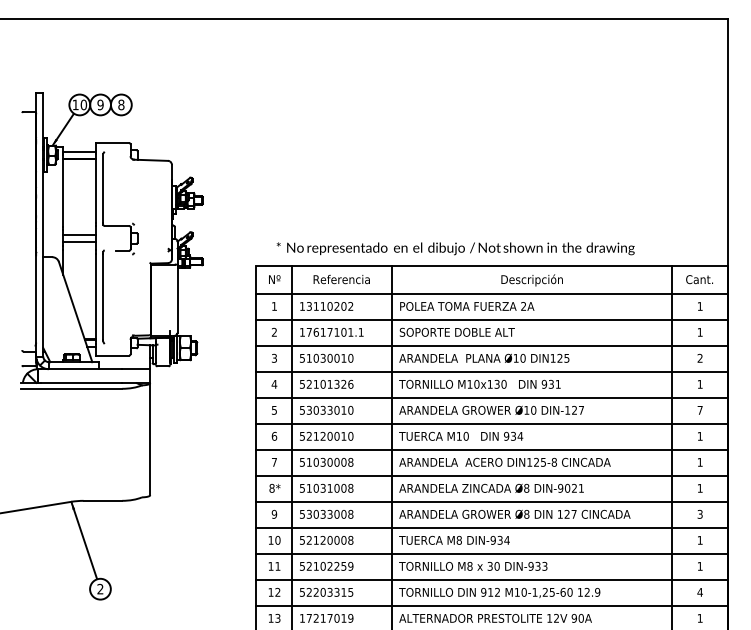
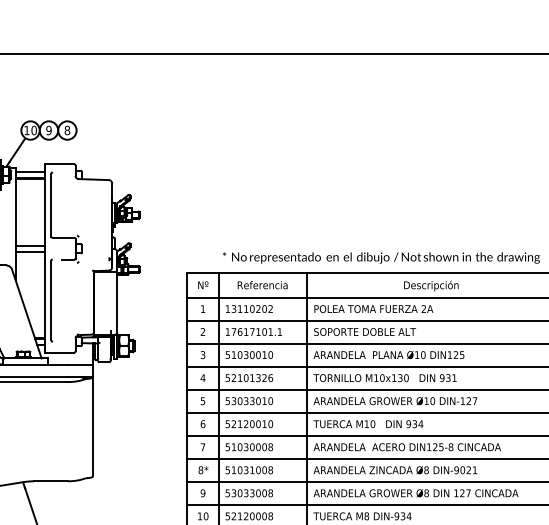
text: (455, 248) -> (381, 257), moved

